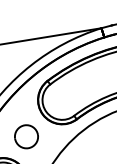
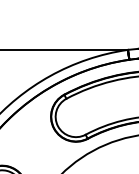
part: (26, 137) -> (33, 148), removed

